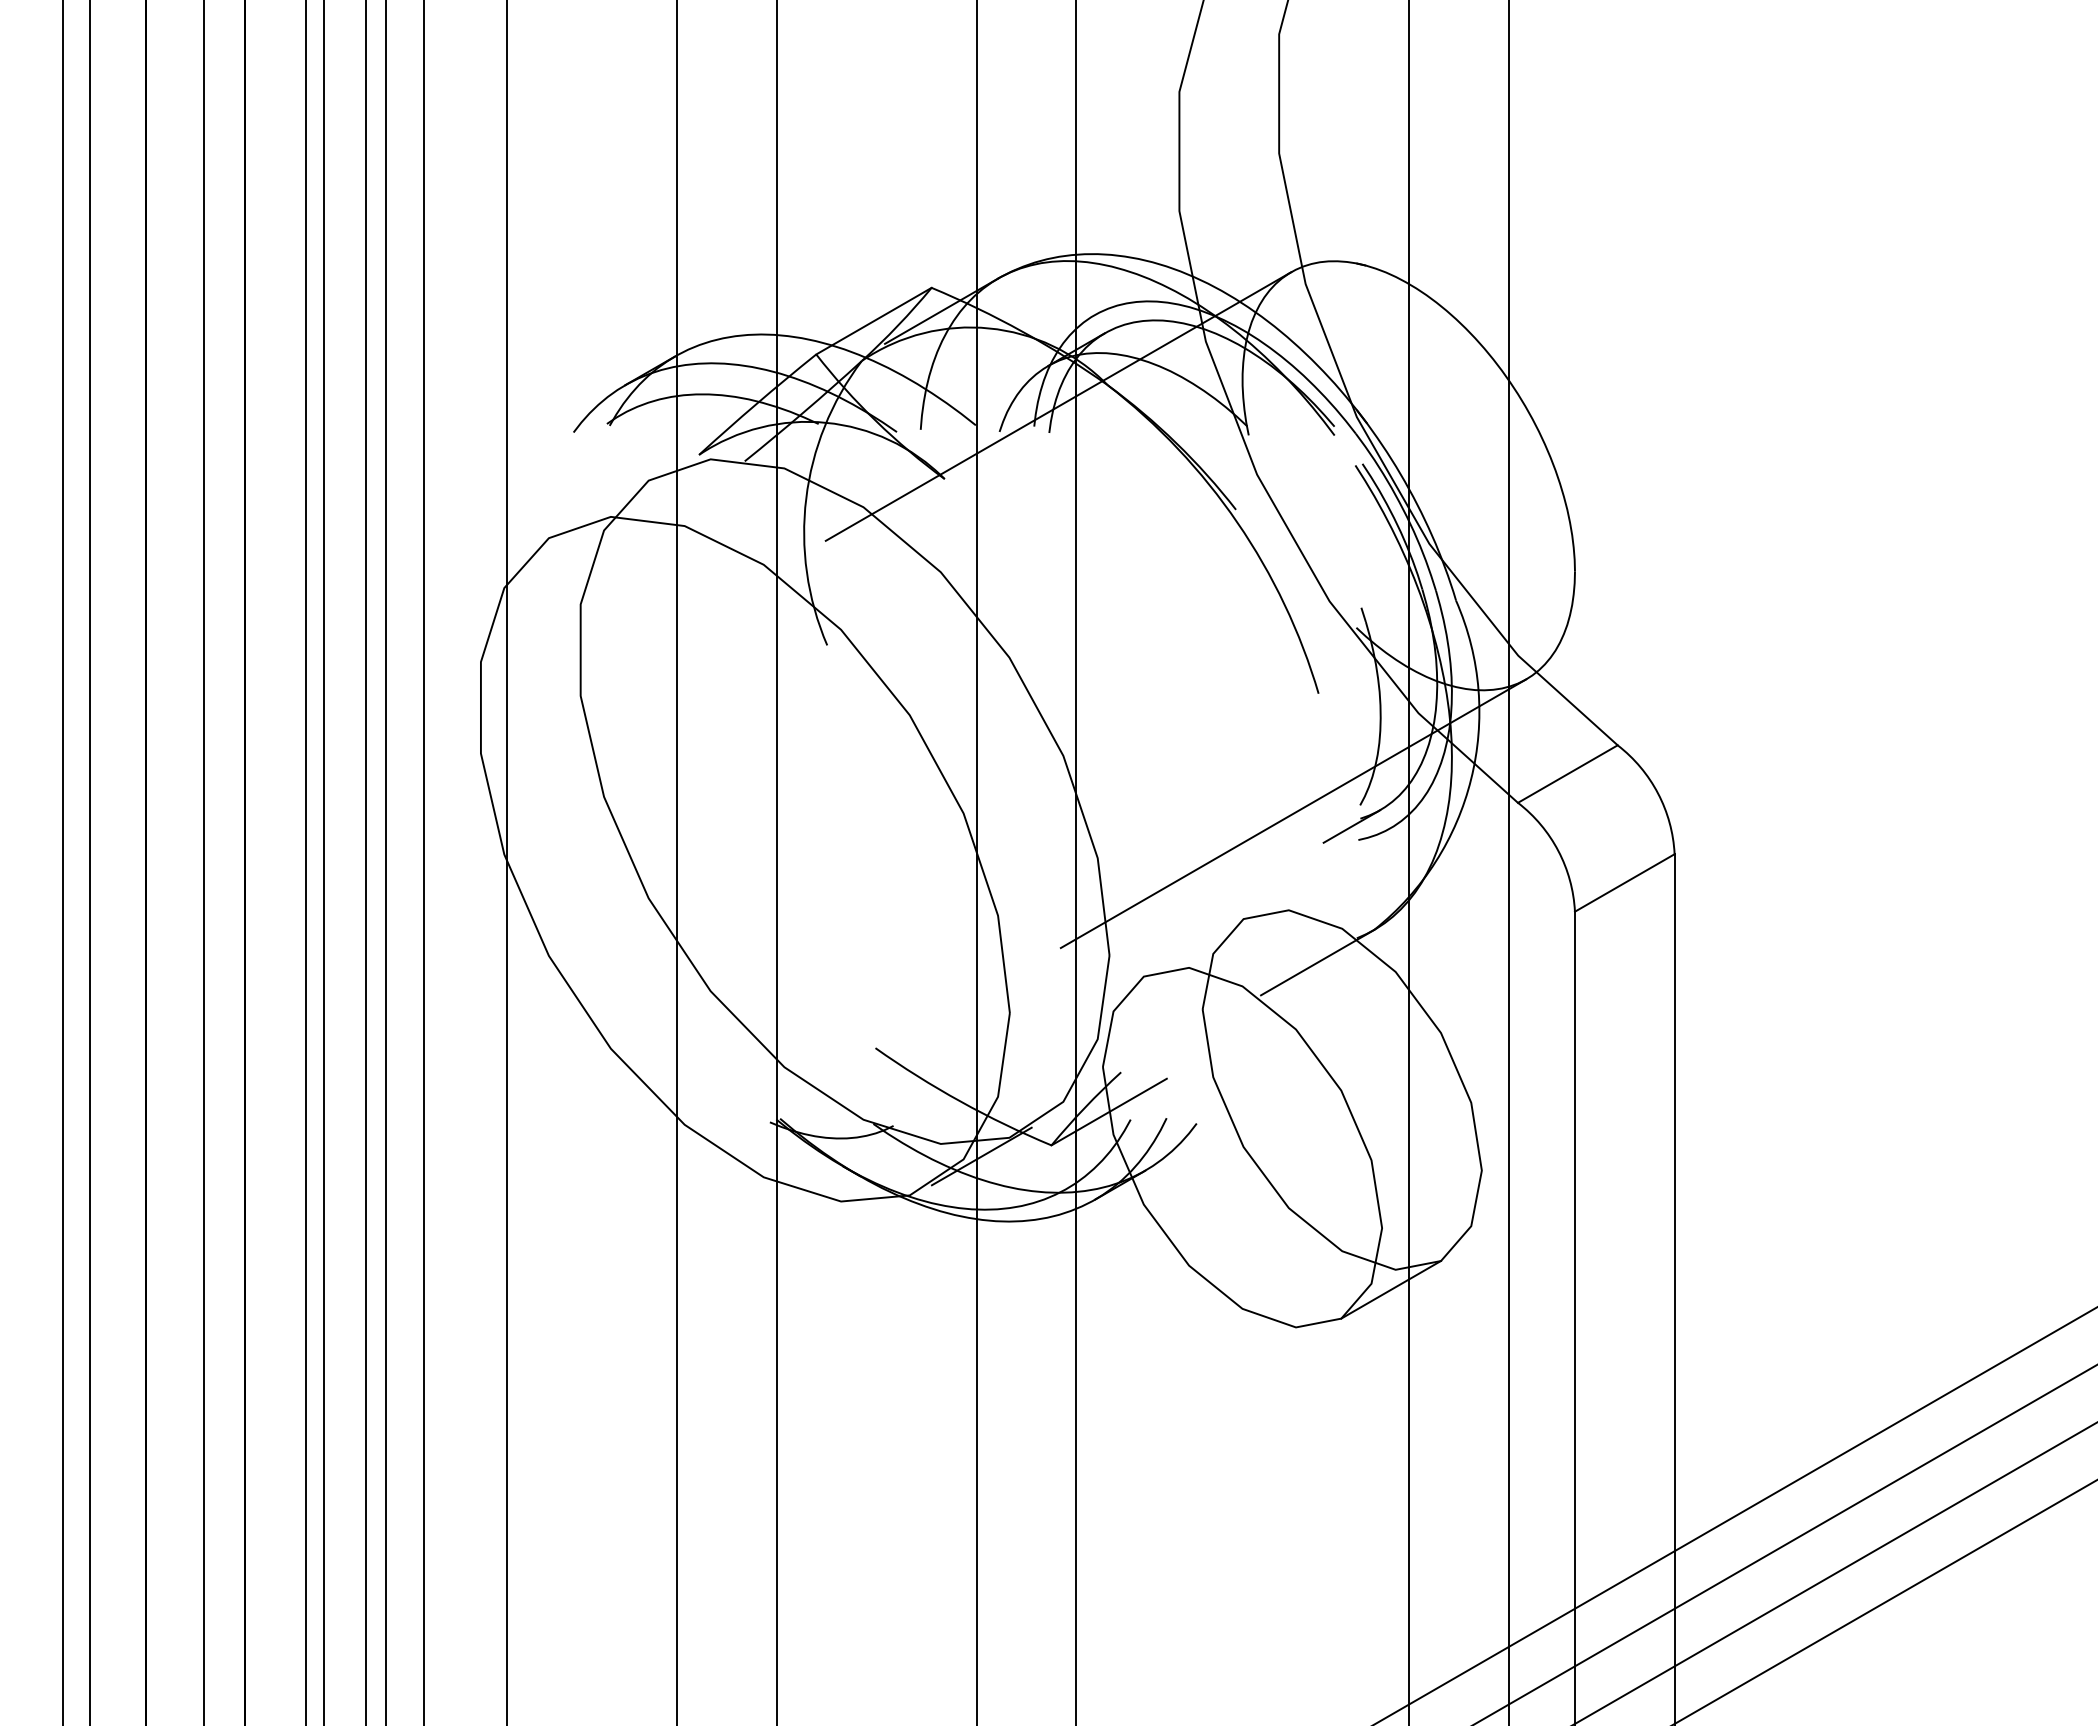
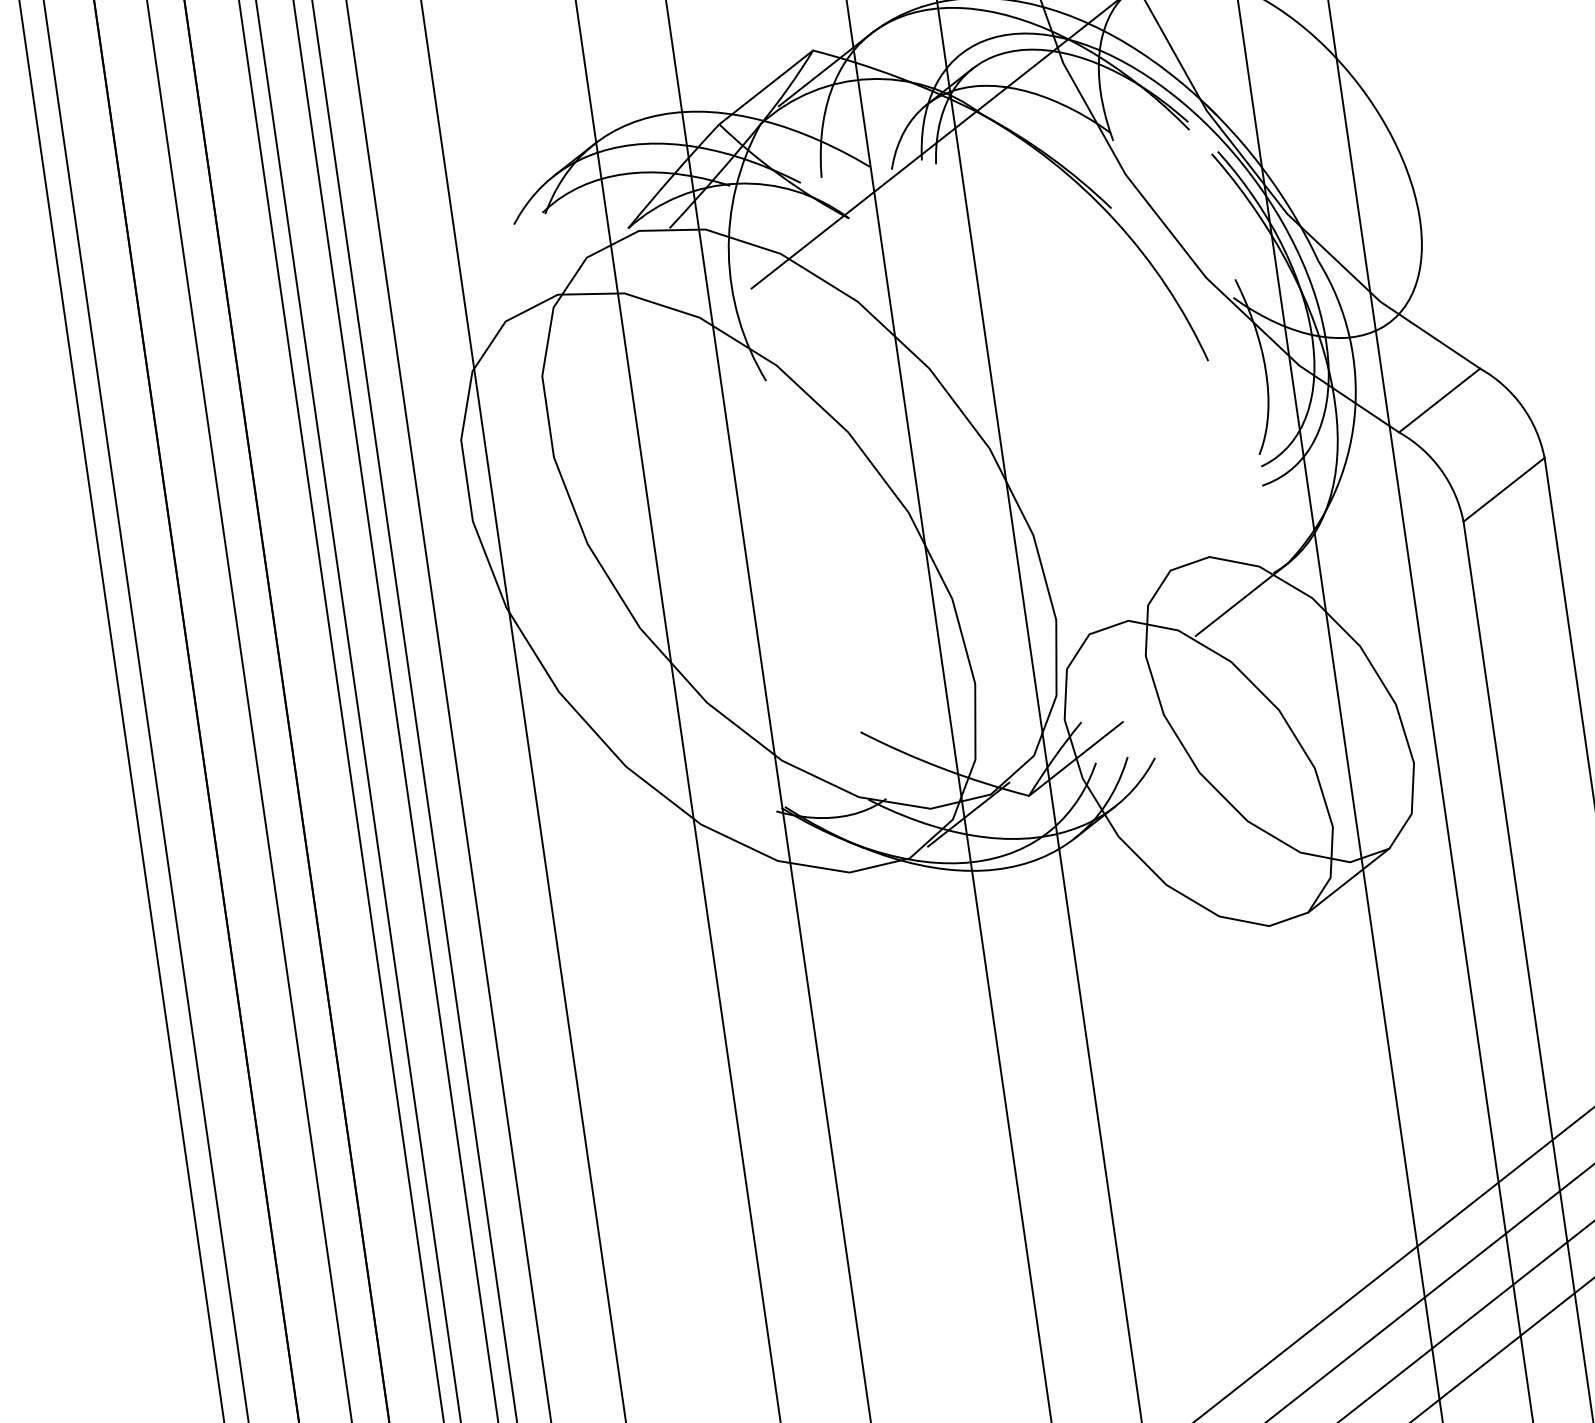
line: (1293, 813) -> (1201, 470), removed
line: (1351, 826) -> (1254, 474), removed

